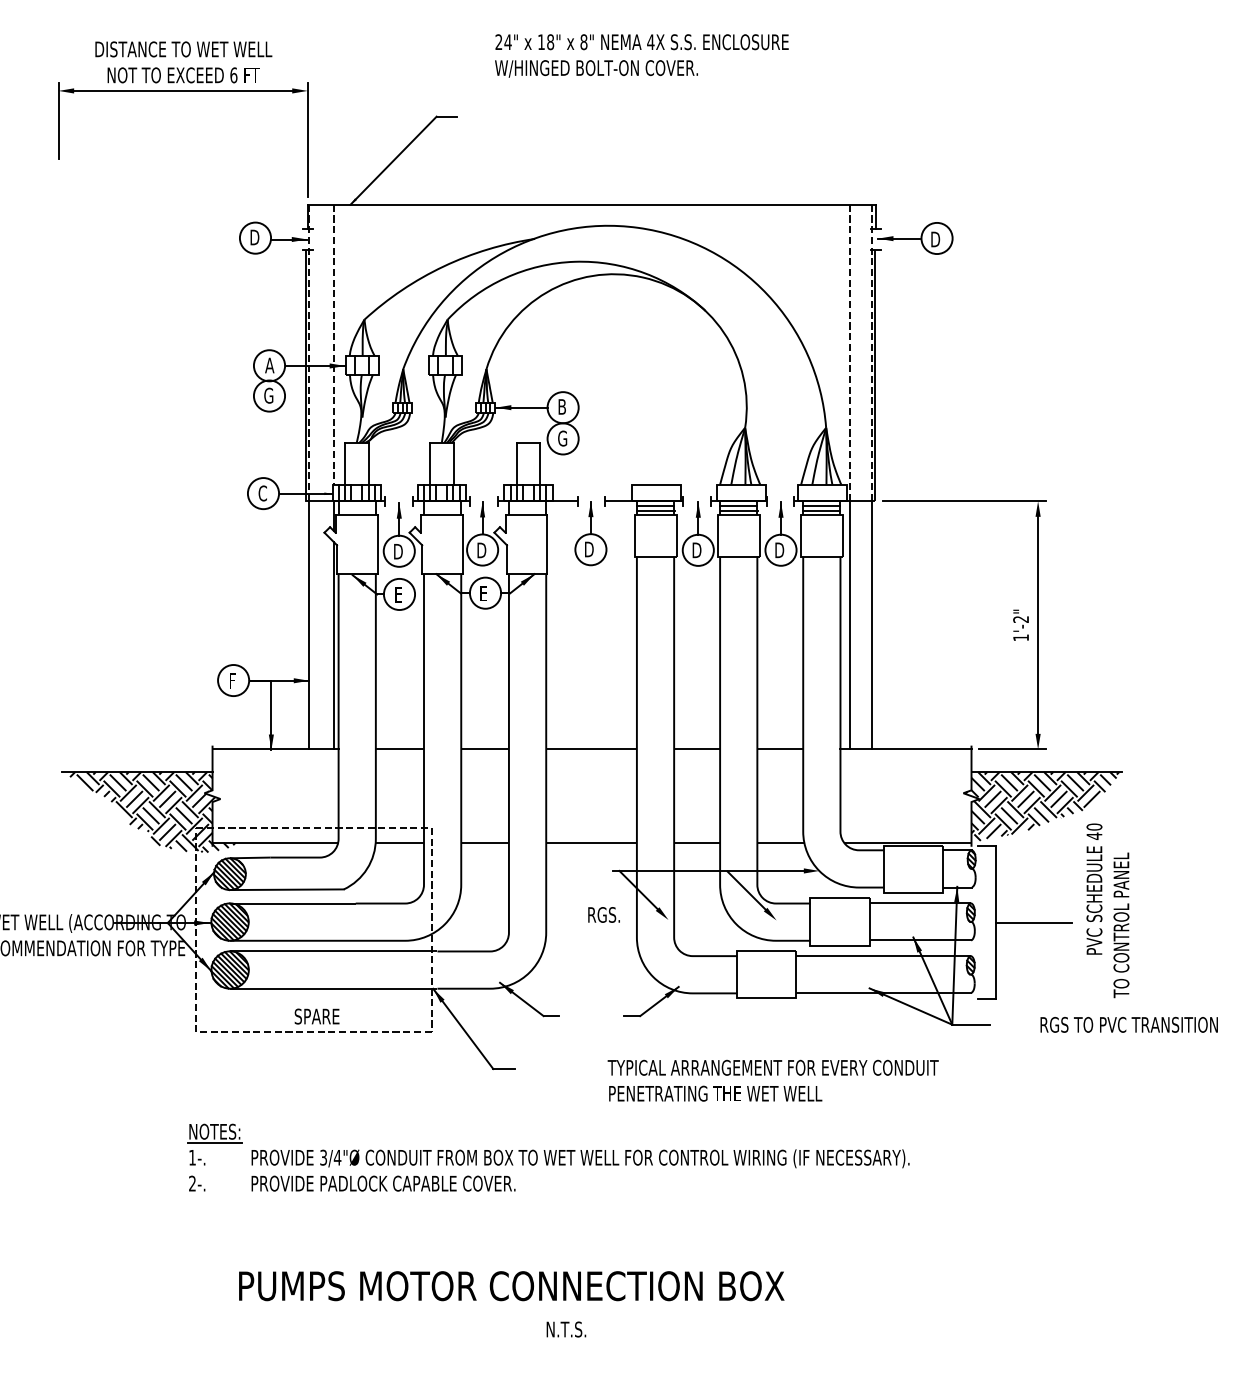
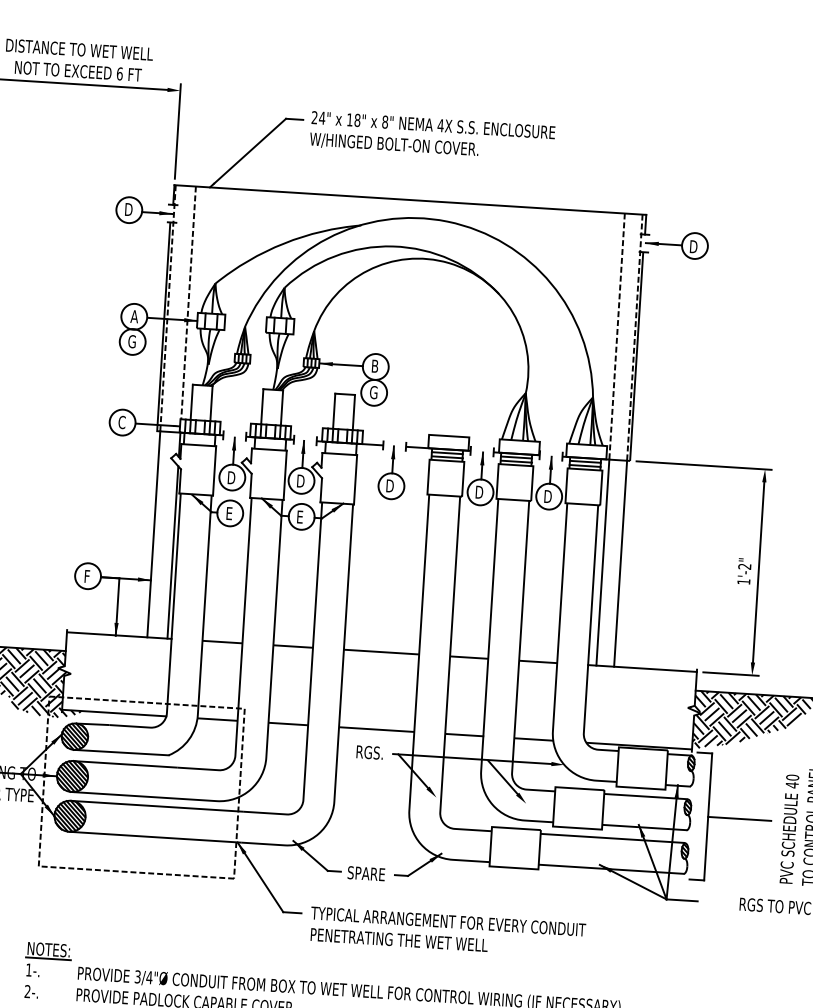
text: (641, 55) -> (432, 136), moved
text: (1094, 888) -> (789, 828), moved
text: (603, 914) -> (369, 752), moved
text: (316, 1016) -> (365, 873), moved
text: (772, 1080) -> (447, 932), moved

